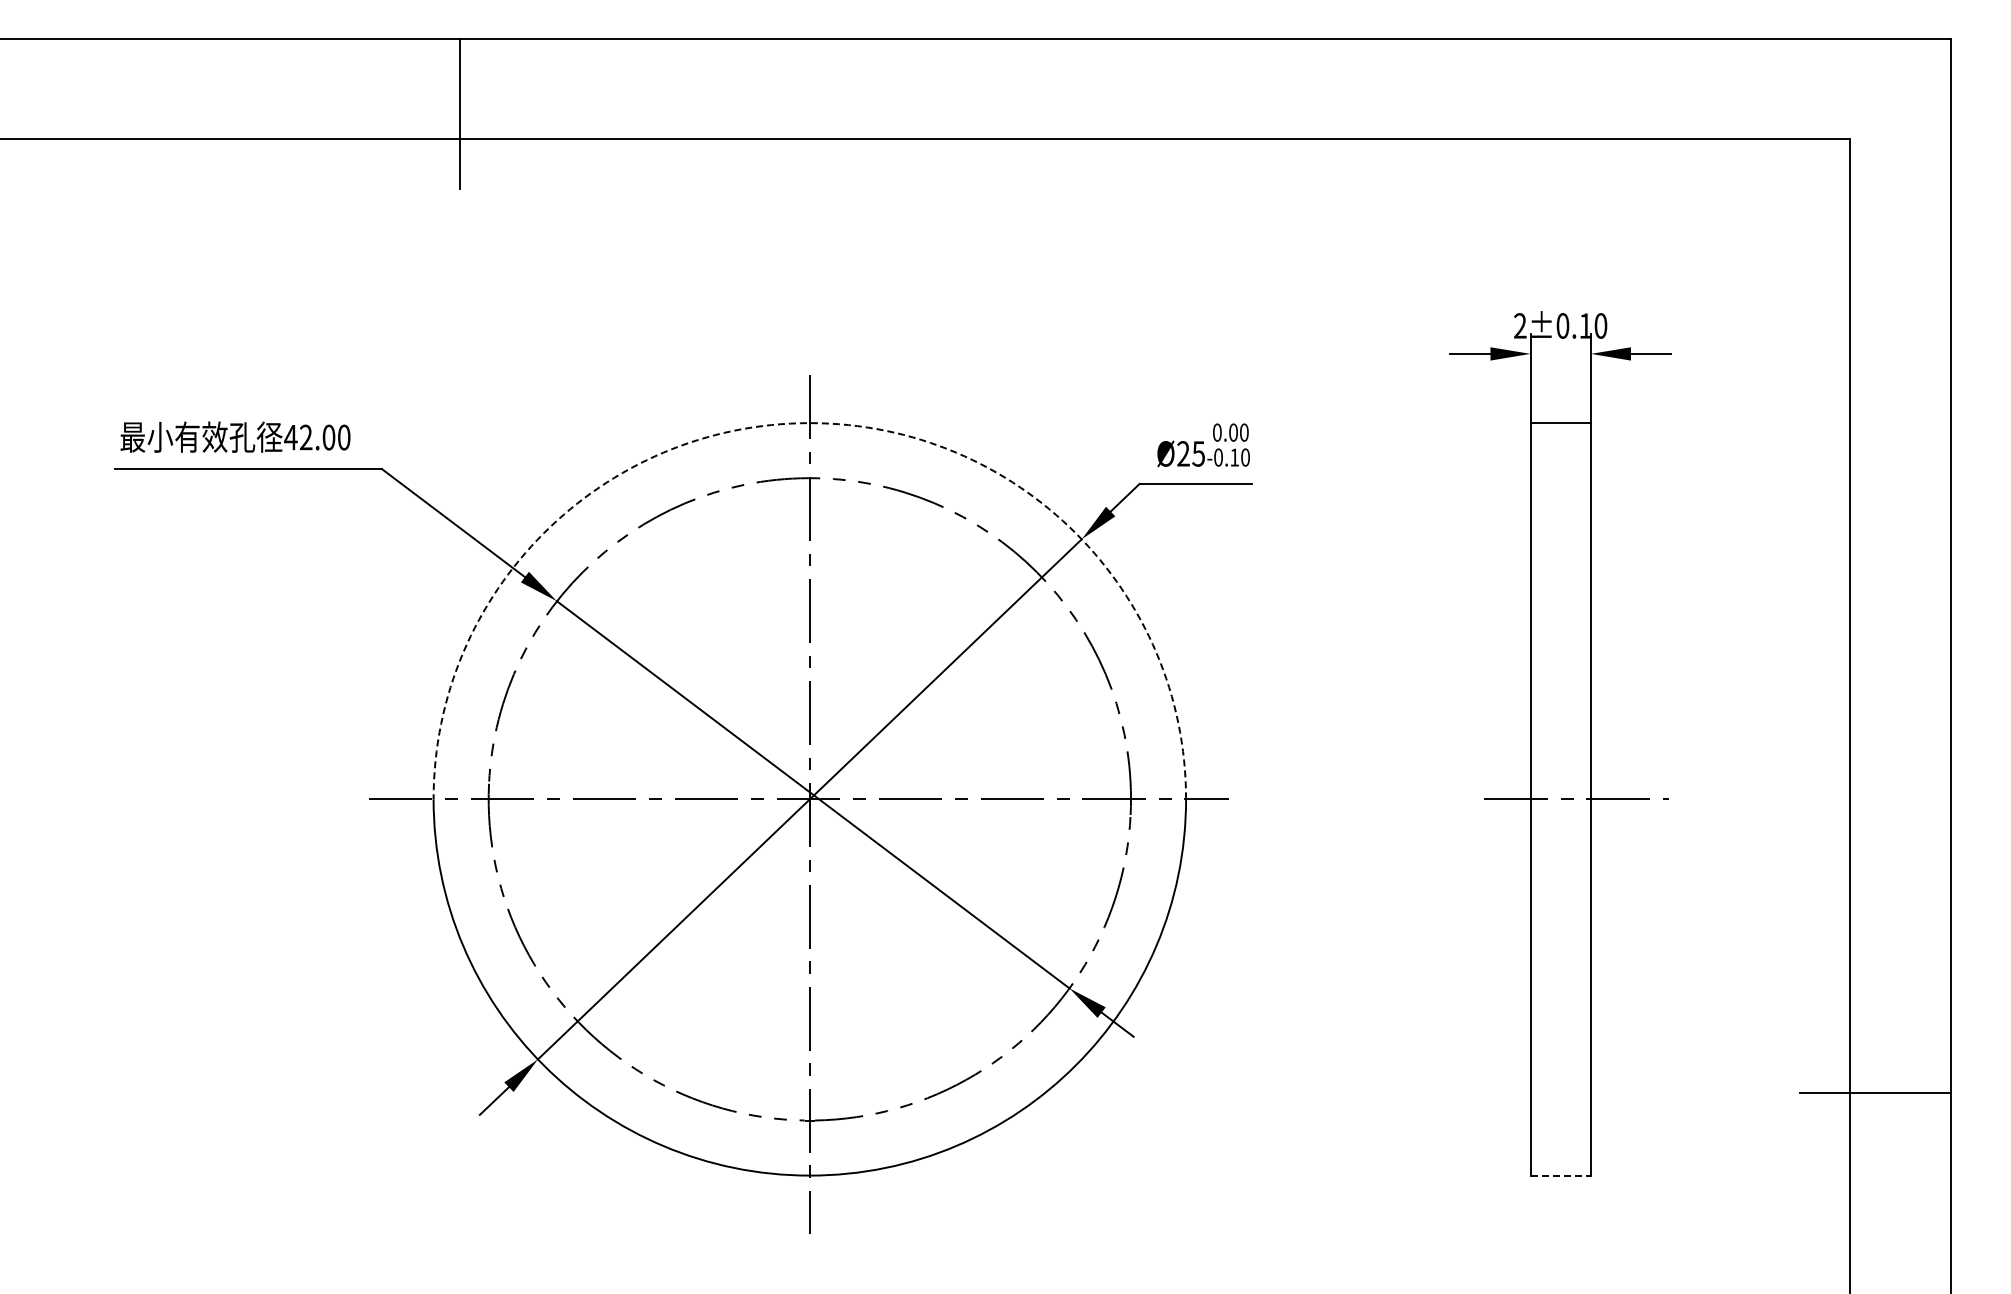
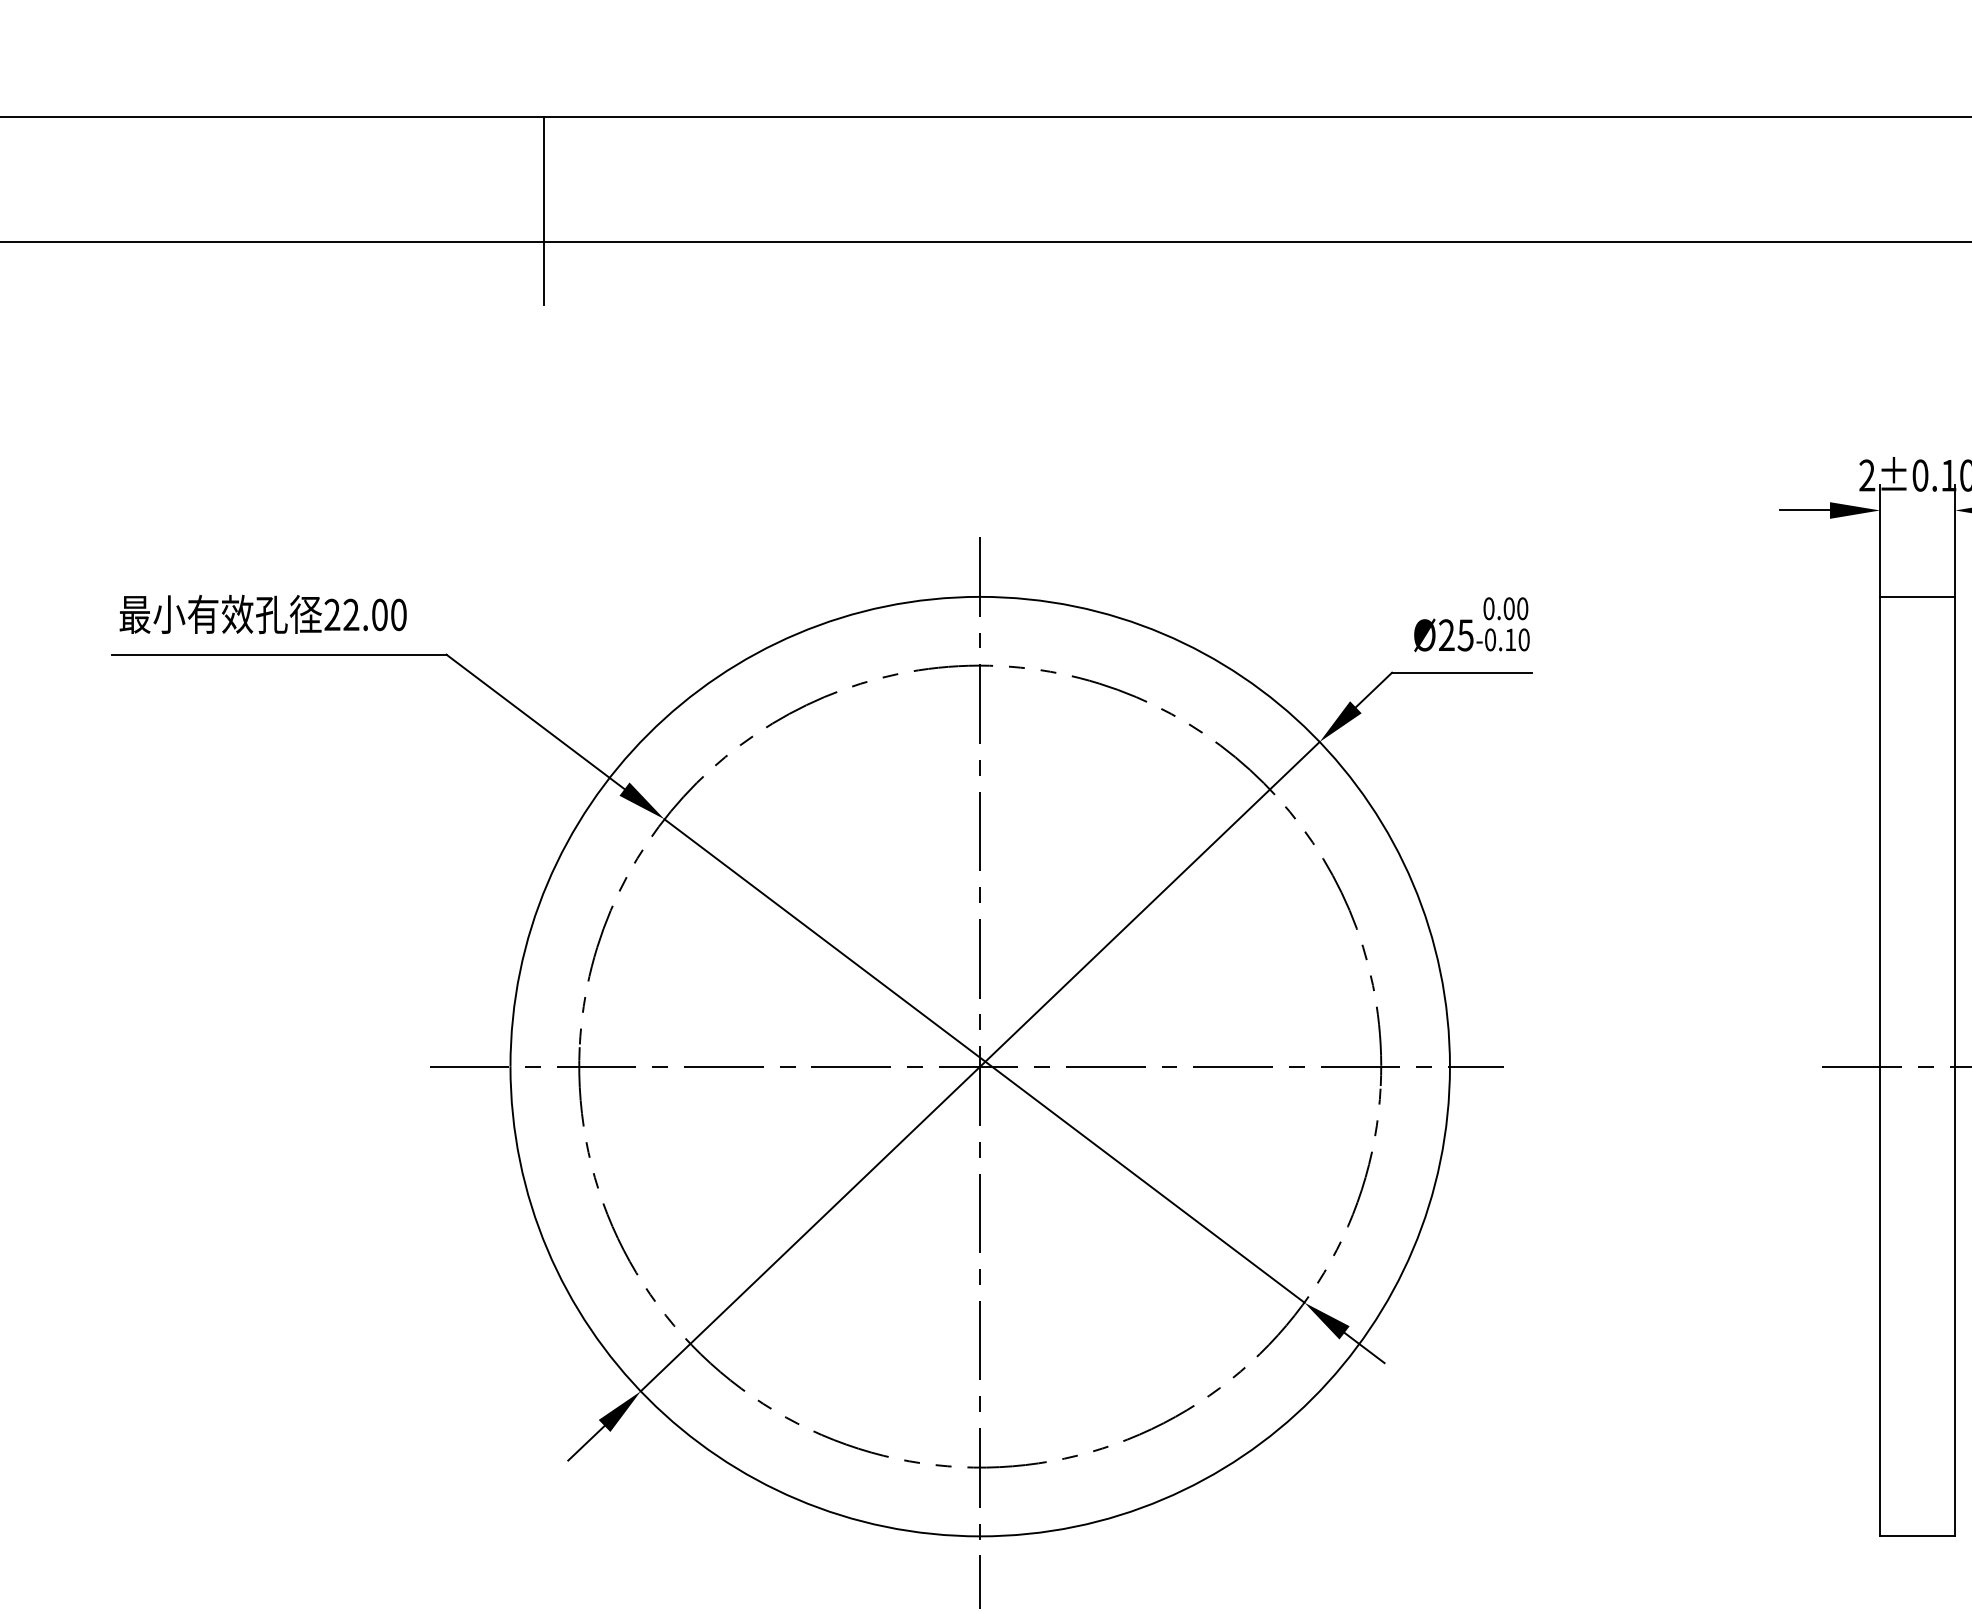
arc: (809, 423) -> (979, 597), dashed -> solid
text: (290, 437) -> (331, 614), 42.00 -> 22.00
line: (1561, 1175) -> (1918, 1536), dashed -> solid

